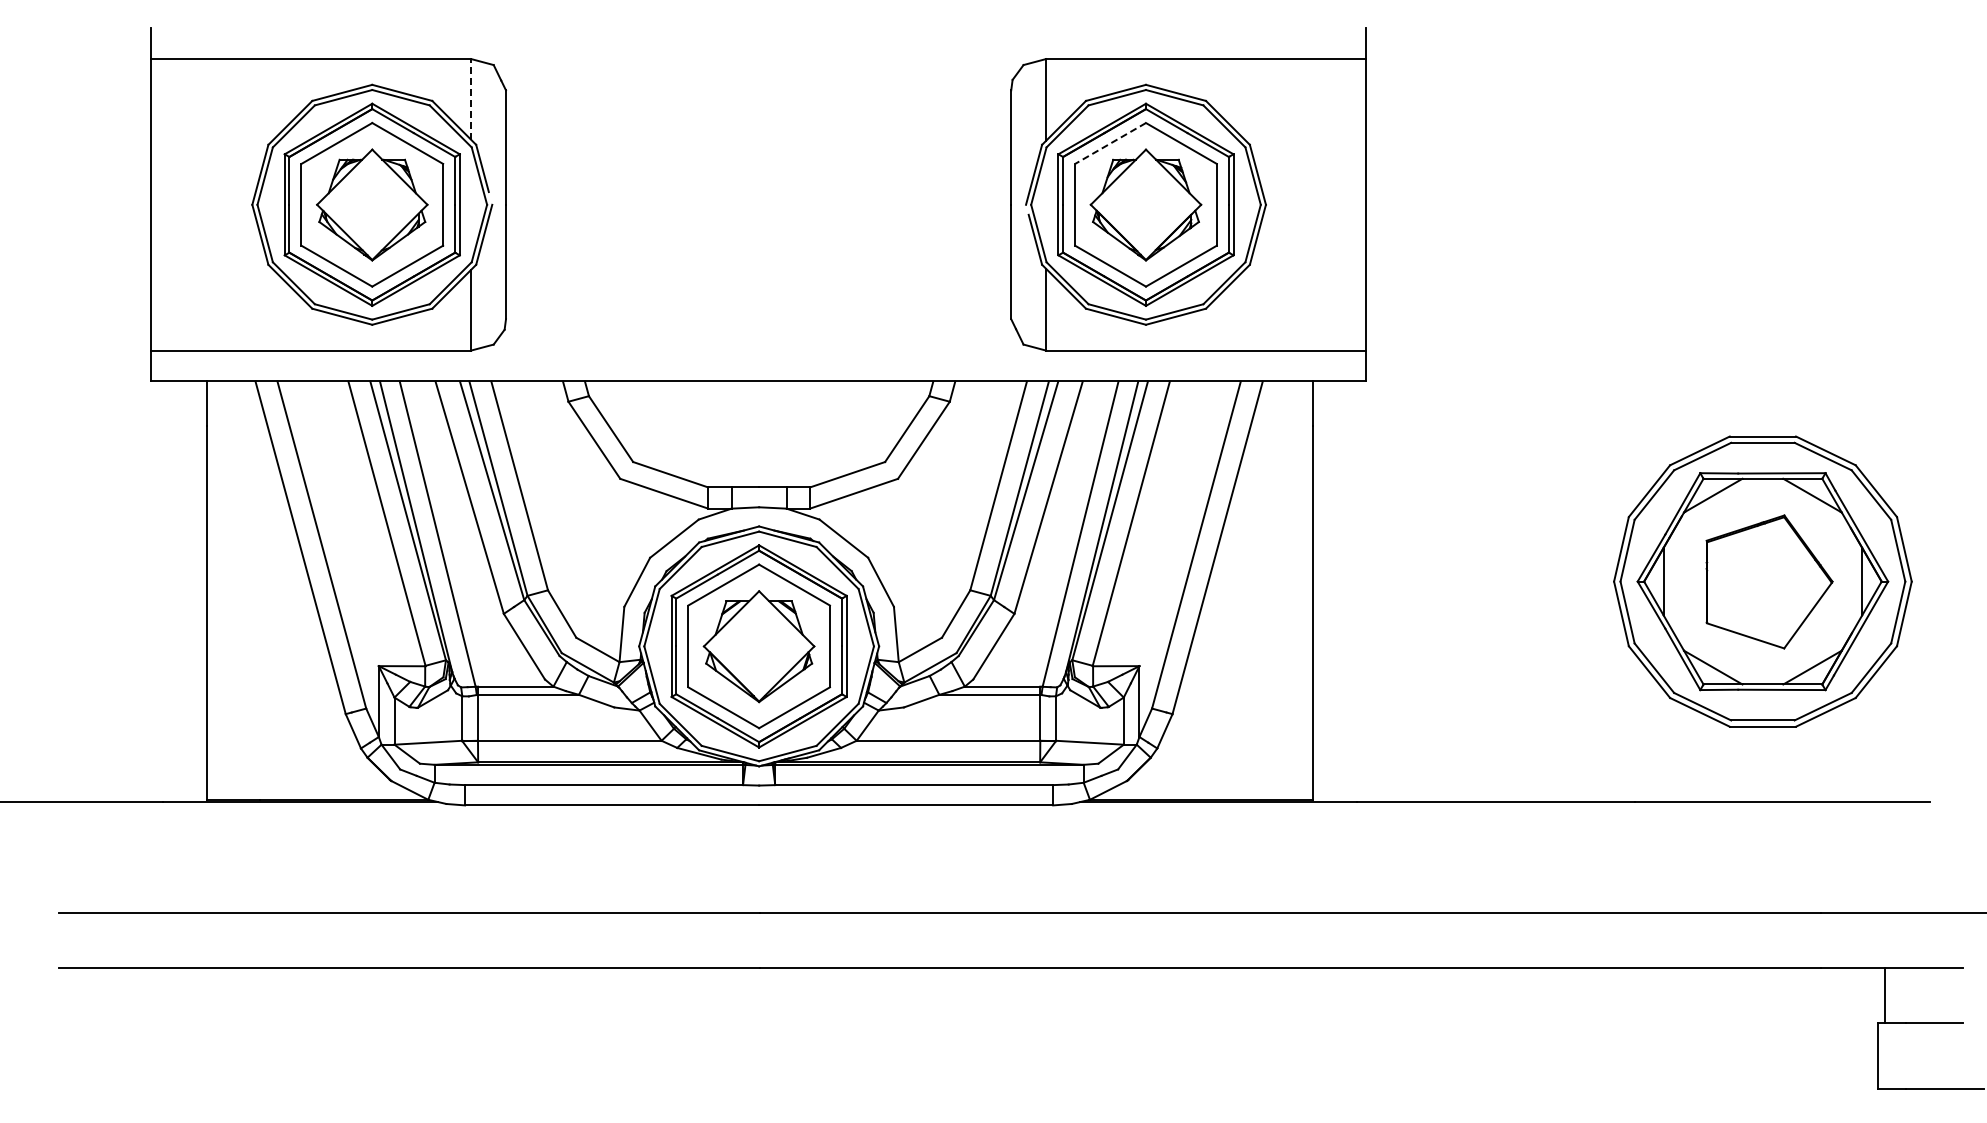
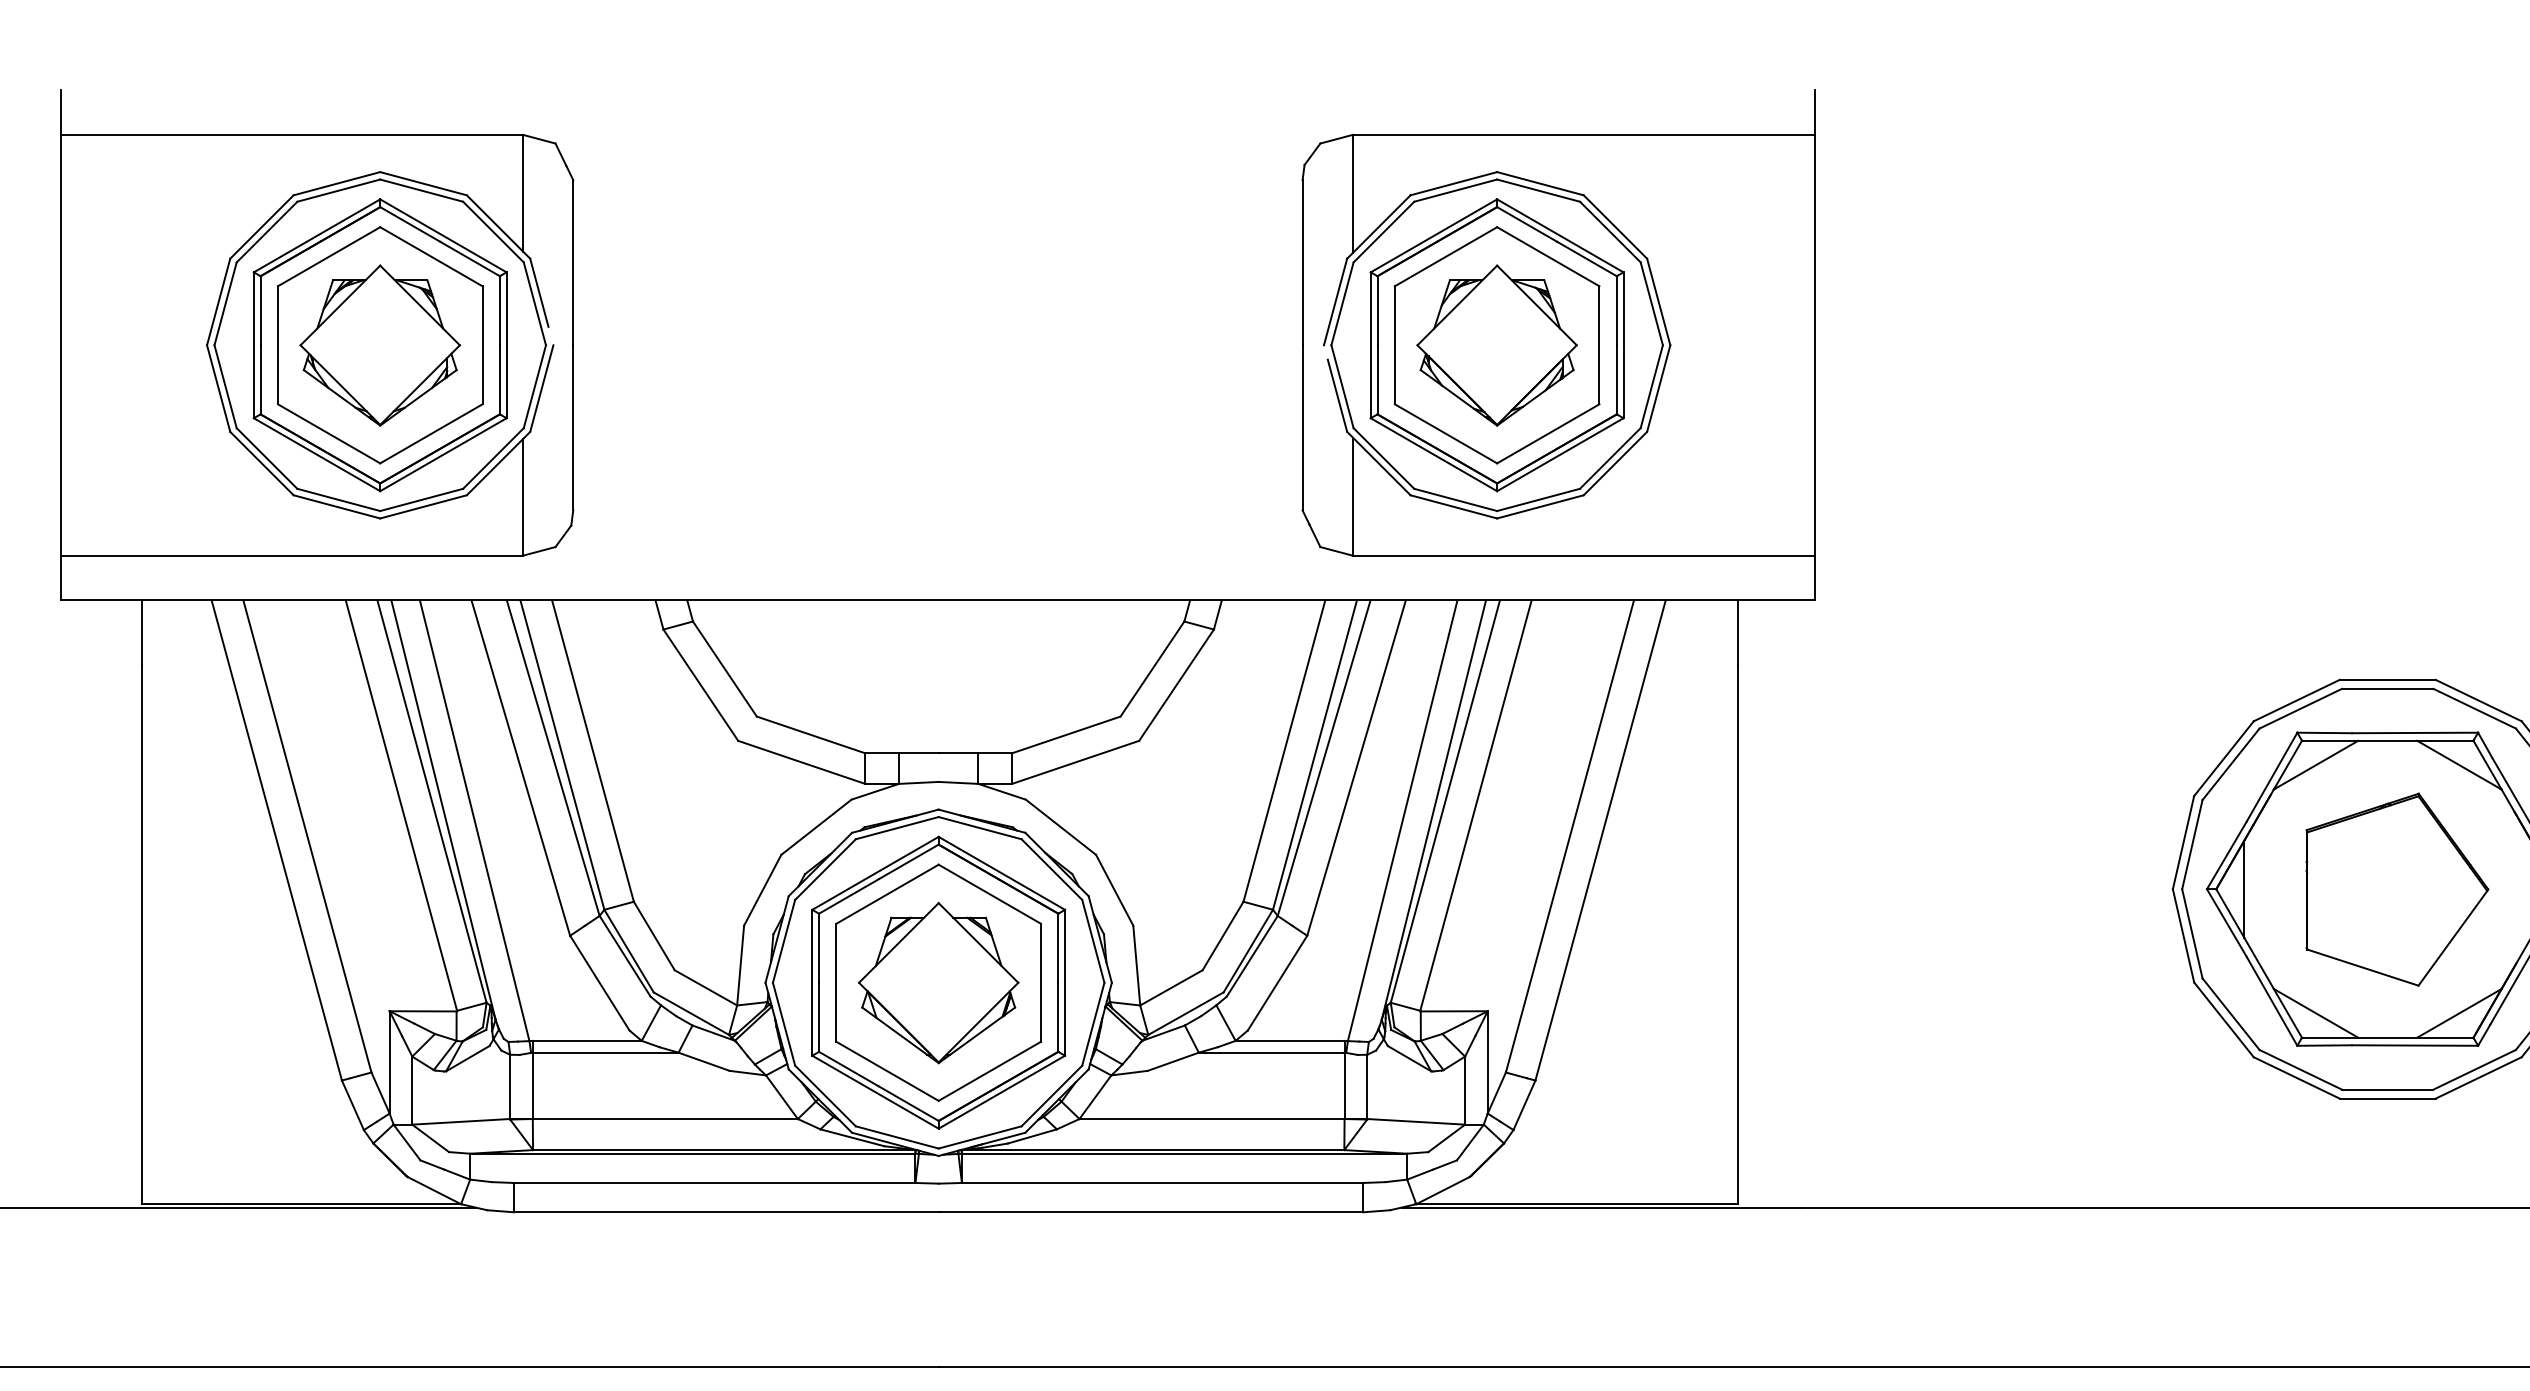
line: (471, 98) -> (523, 191), dashed -> solid
line: (1110, 143) -> (1445, 256), dashed -> solid

